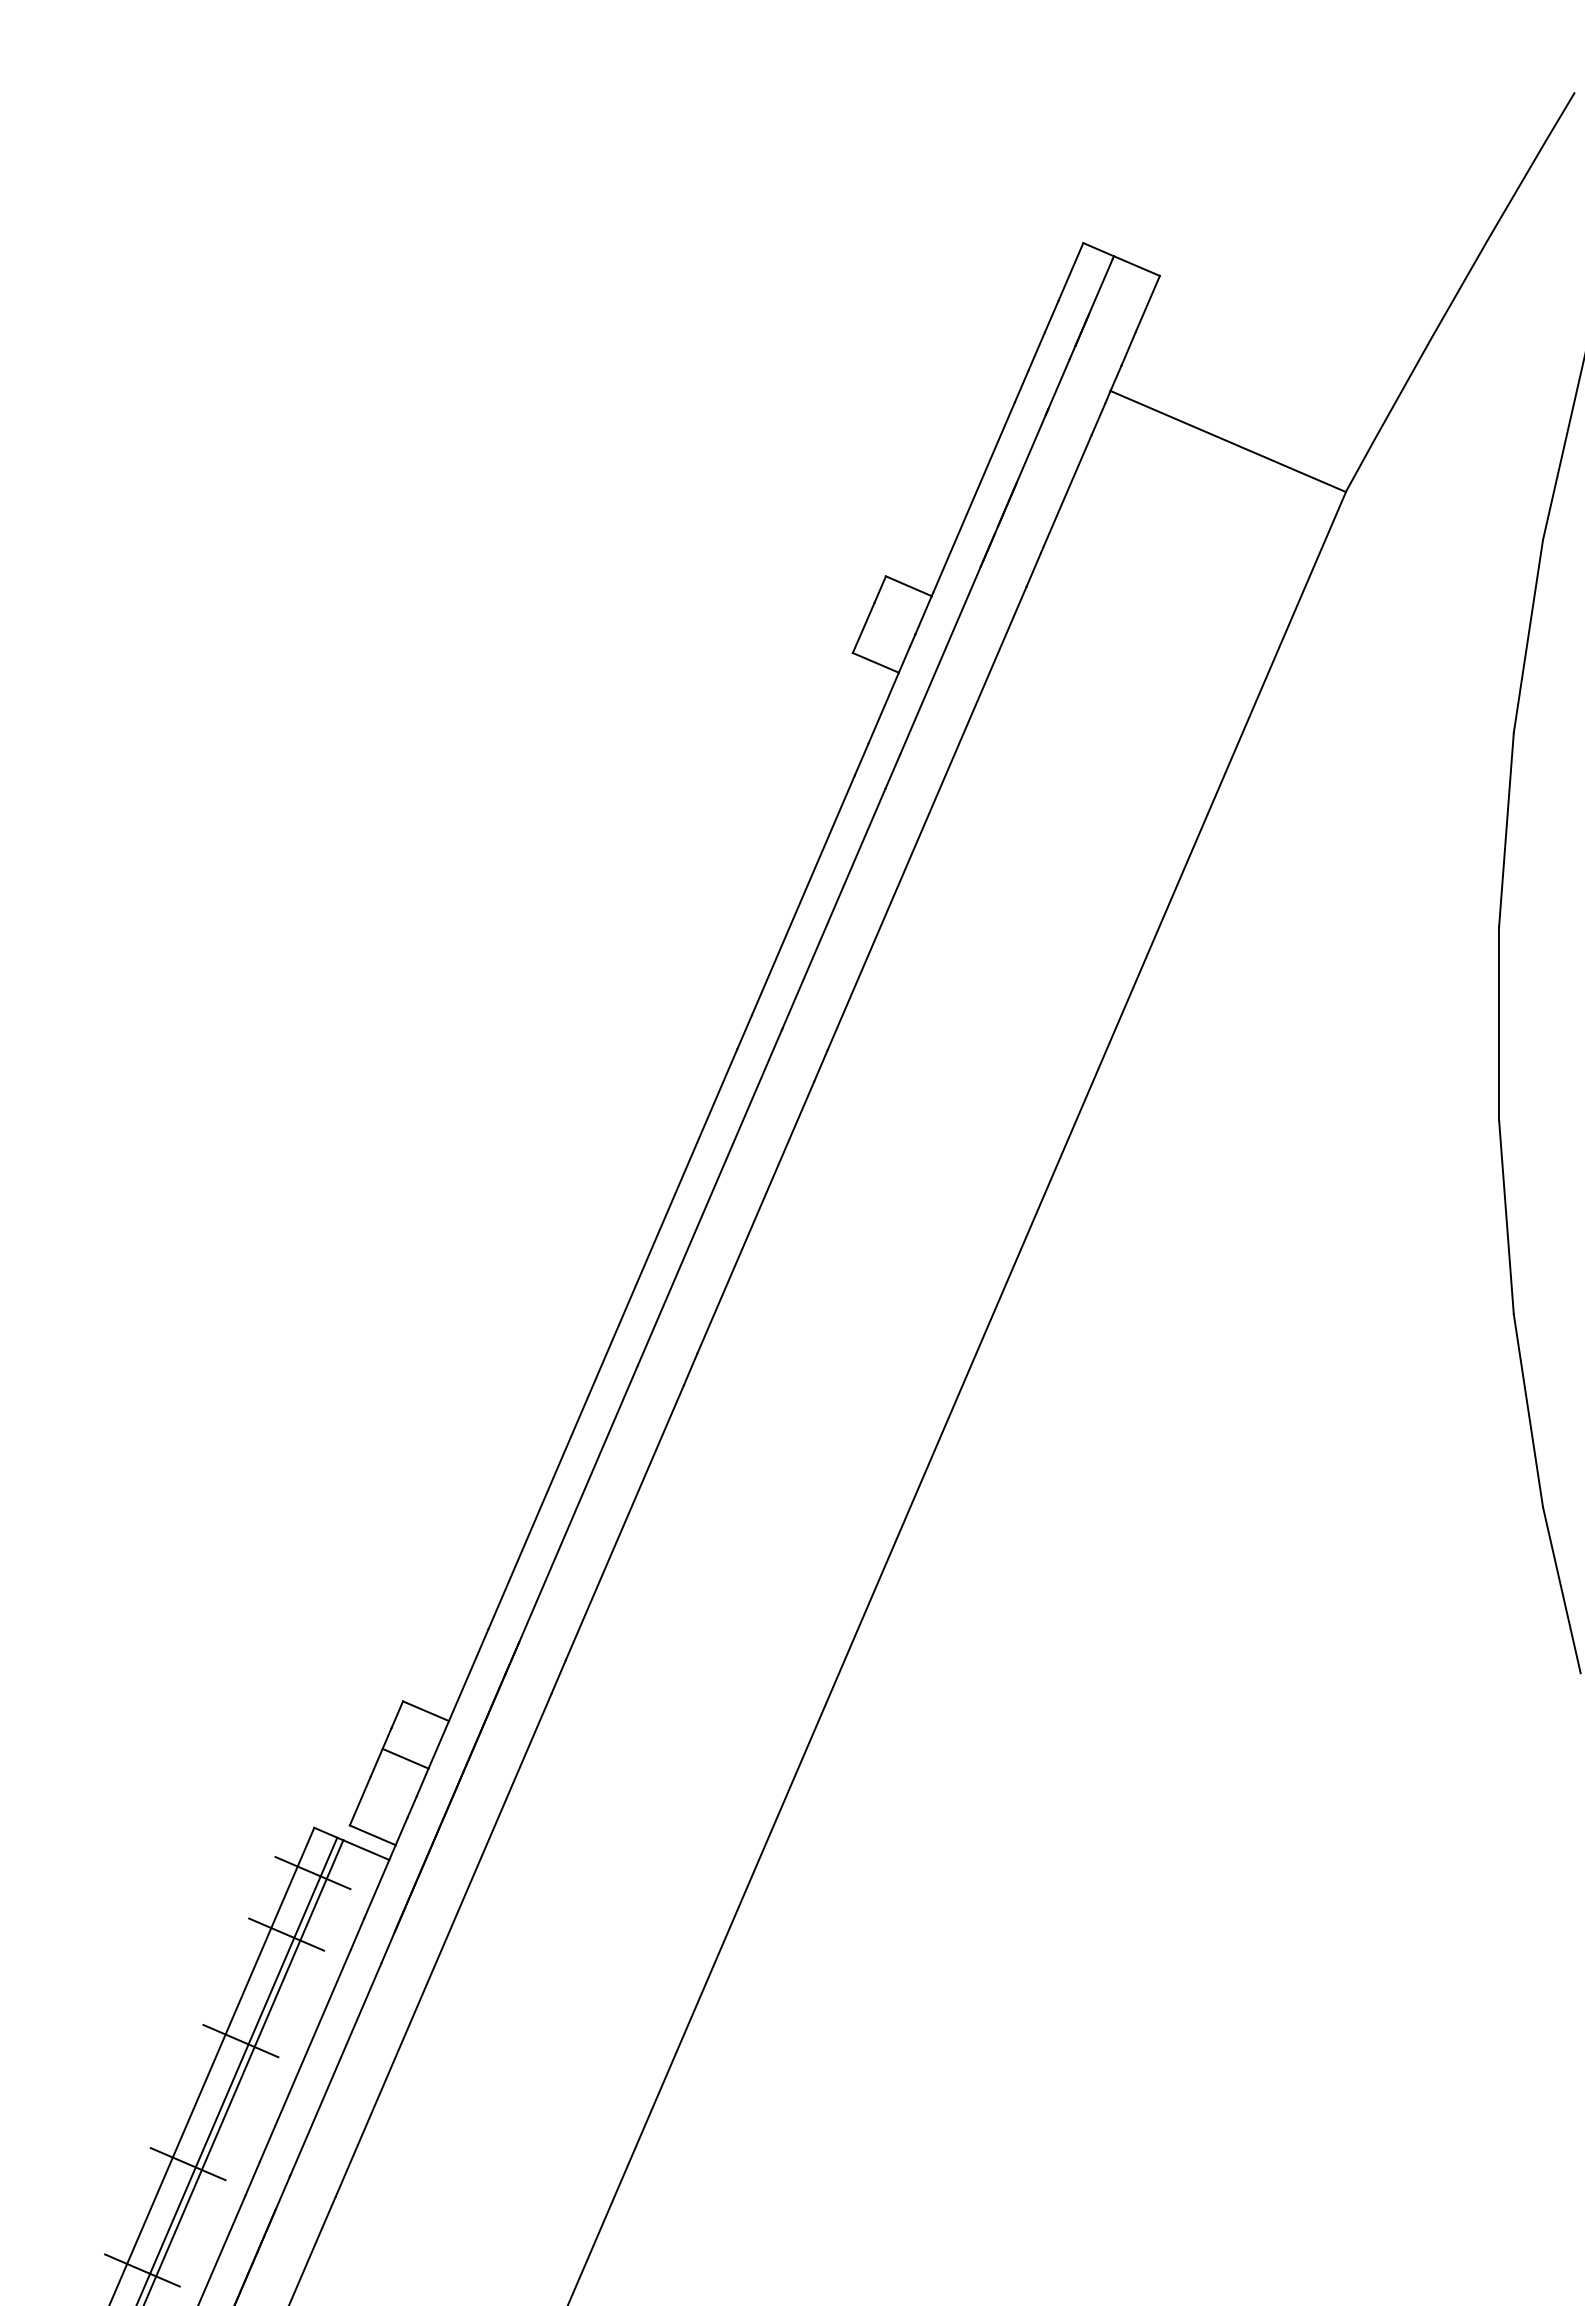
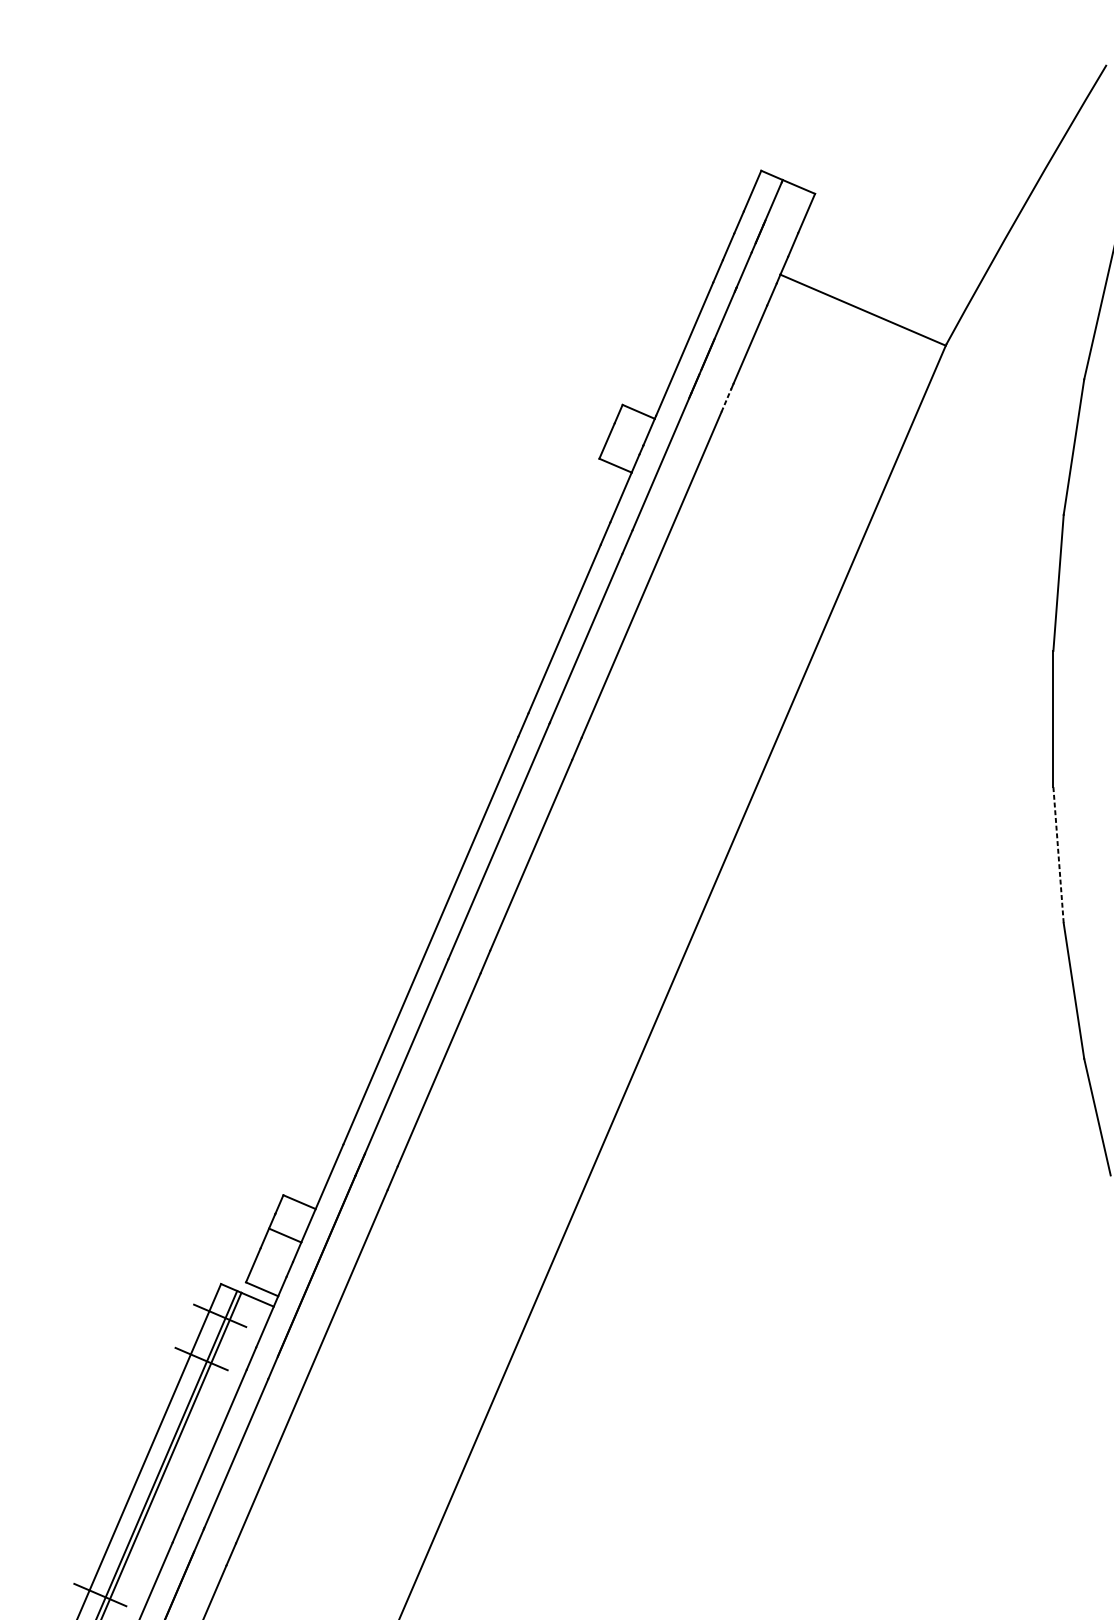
line: (1034, 569) -> (727, 400), solid -> dashed
line: (1506, 1217) -> (1058, 855), solid -> dashed
line: (240, 2040) -> (169, 1433), removed
line: (187, 2163) -> (131, 1519), removed

